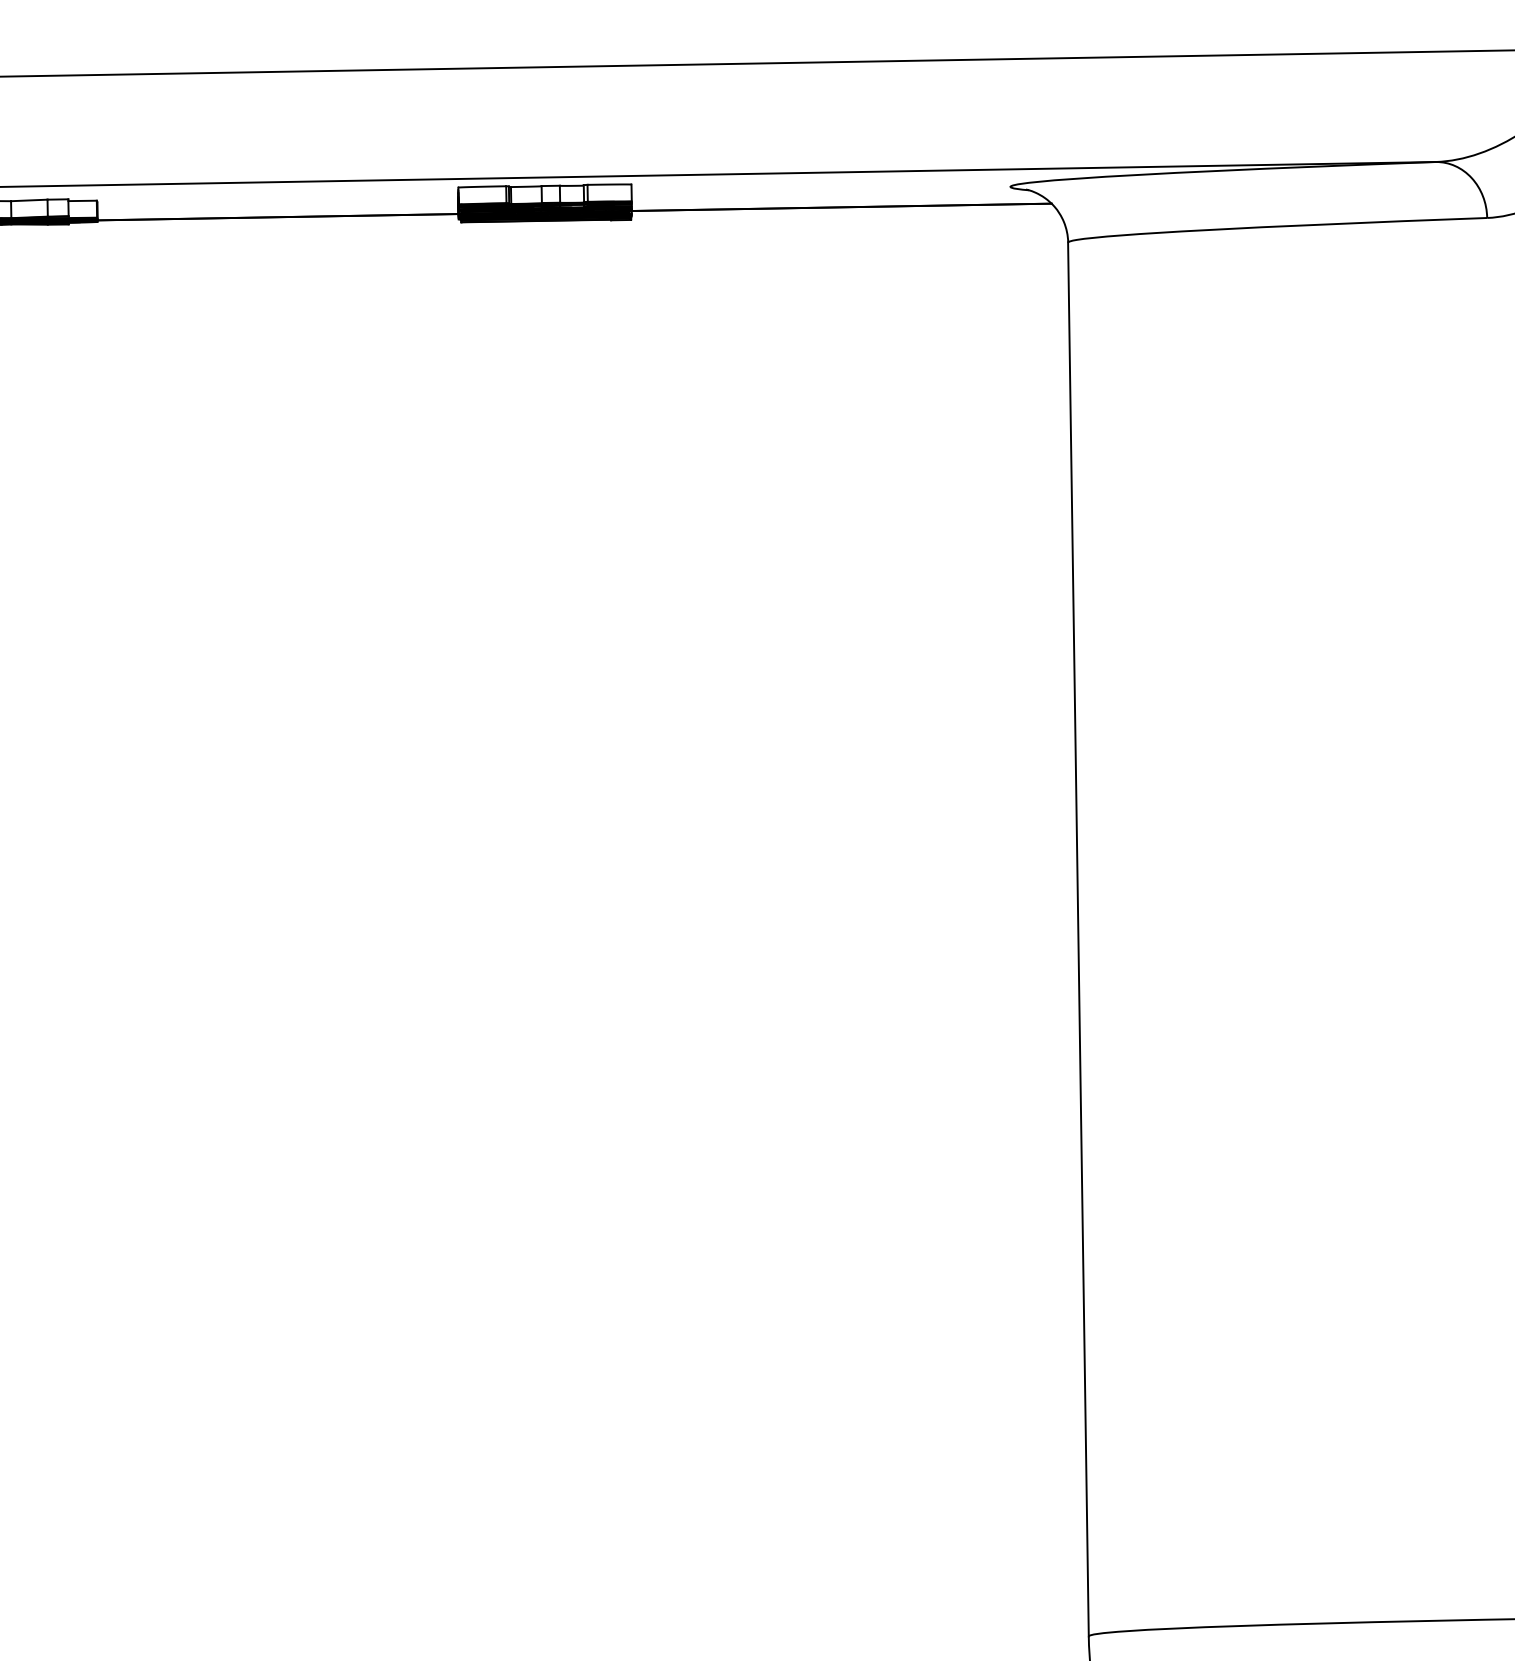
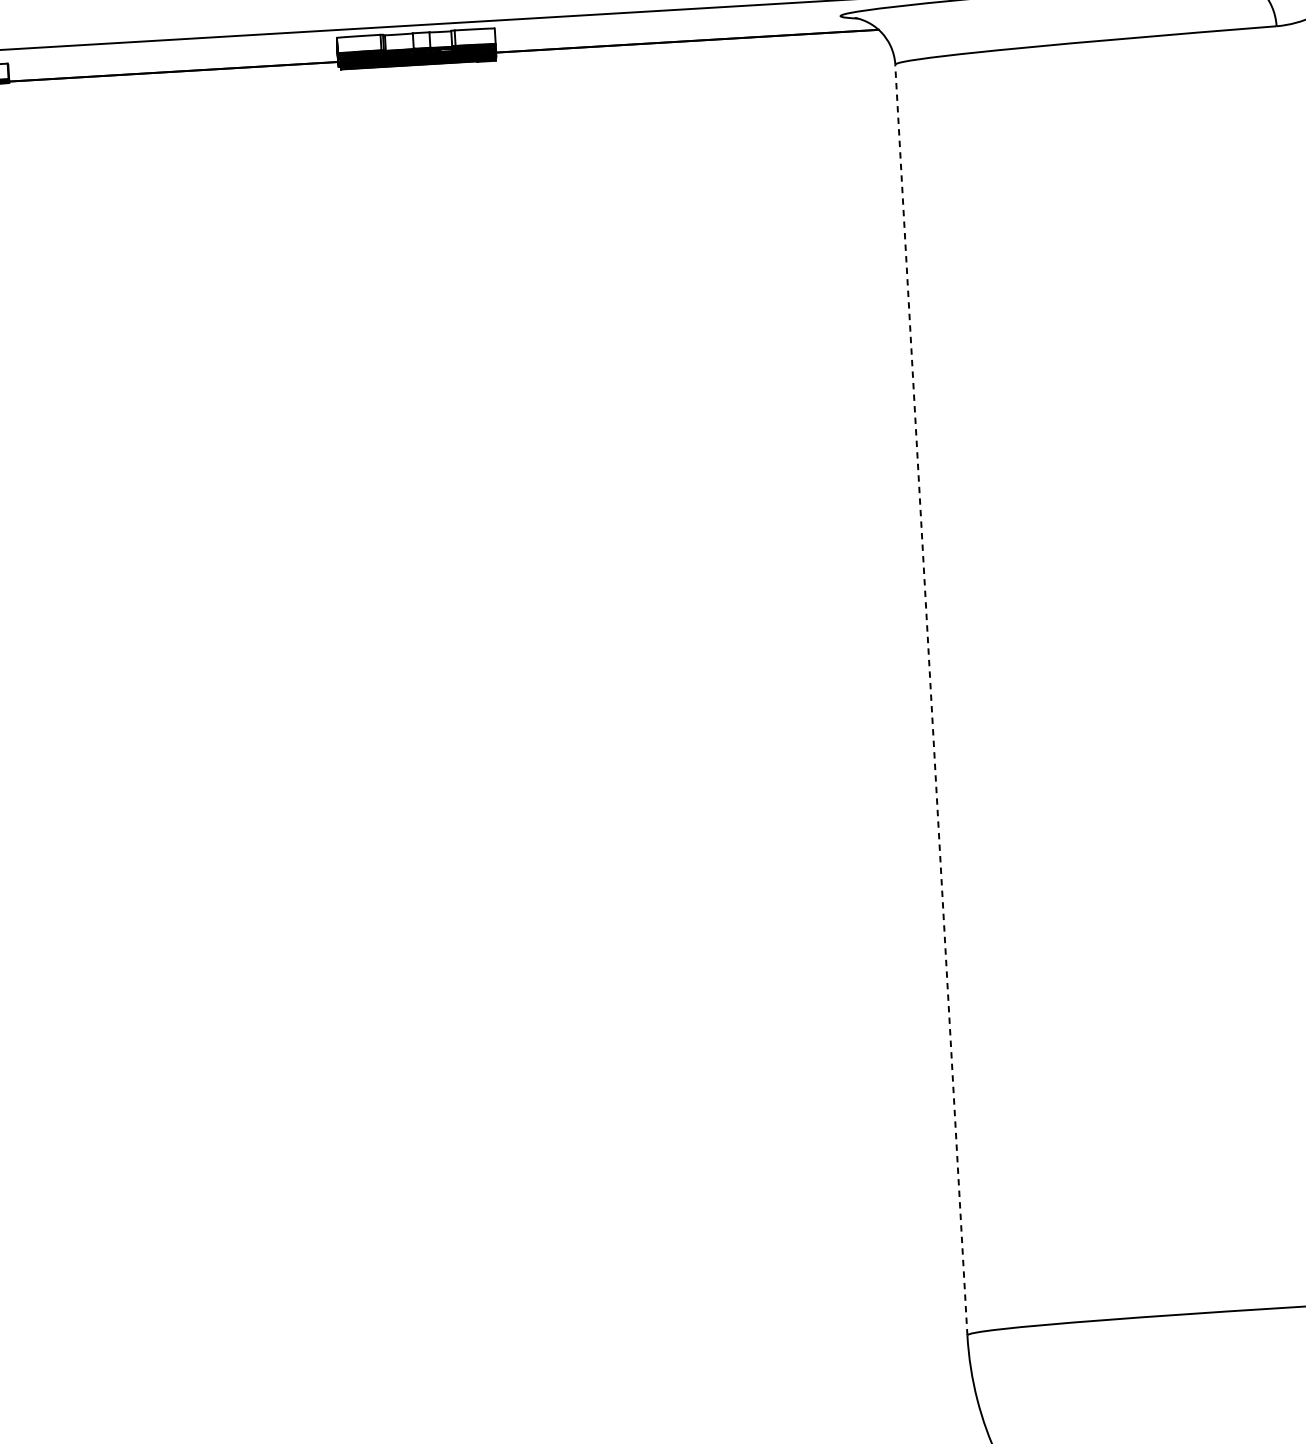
line: (1078, 939) -> (931, 700), solid -> dashed

